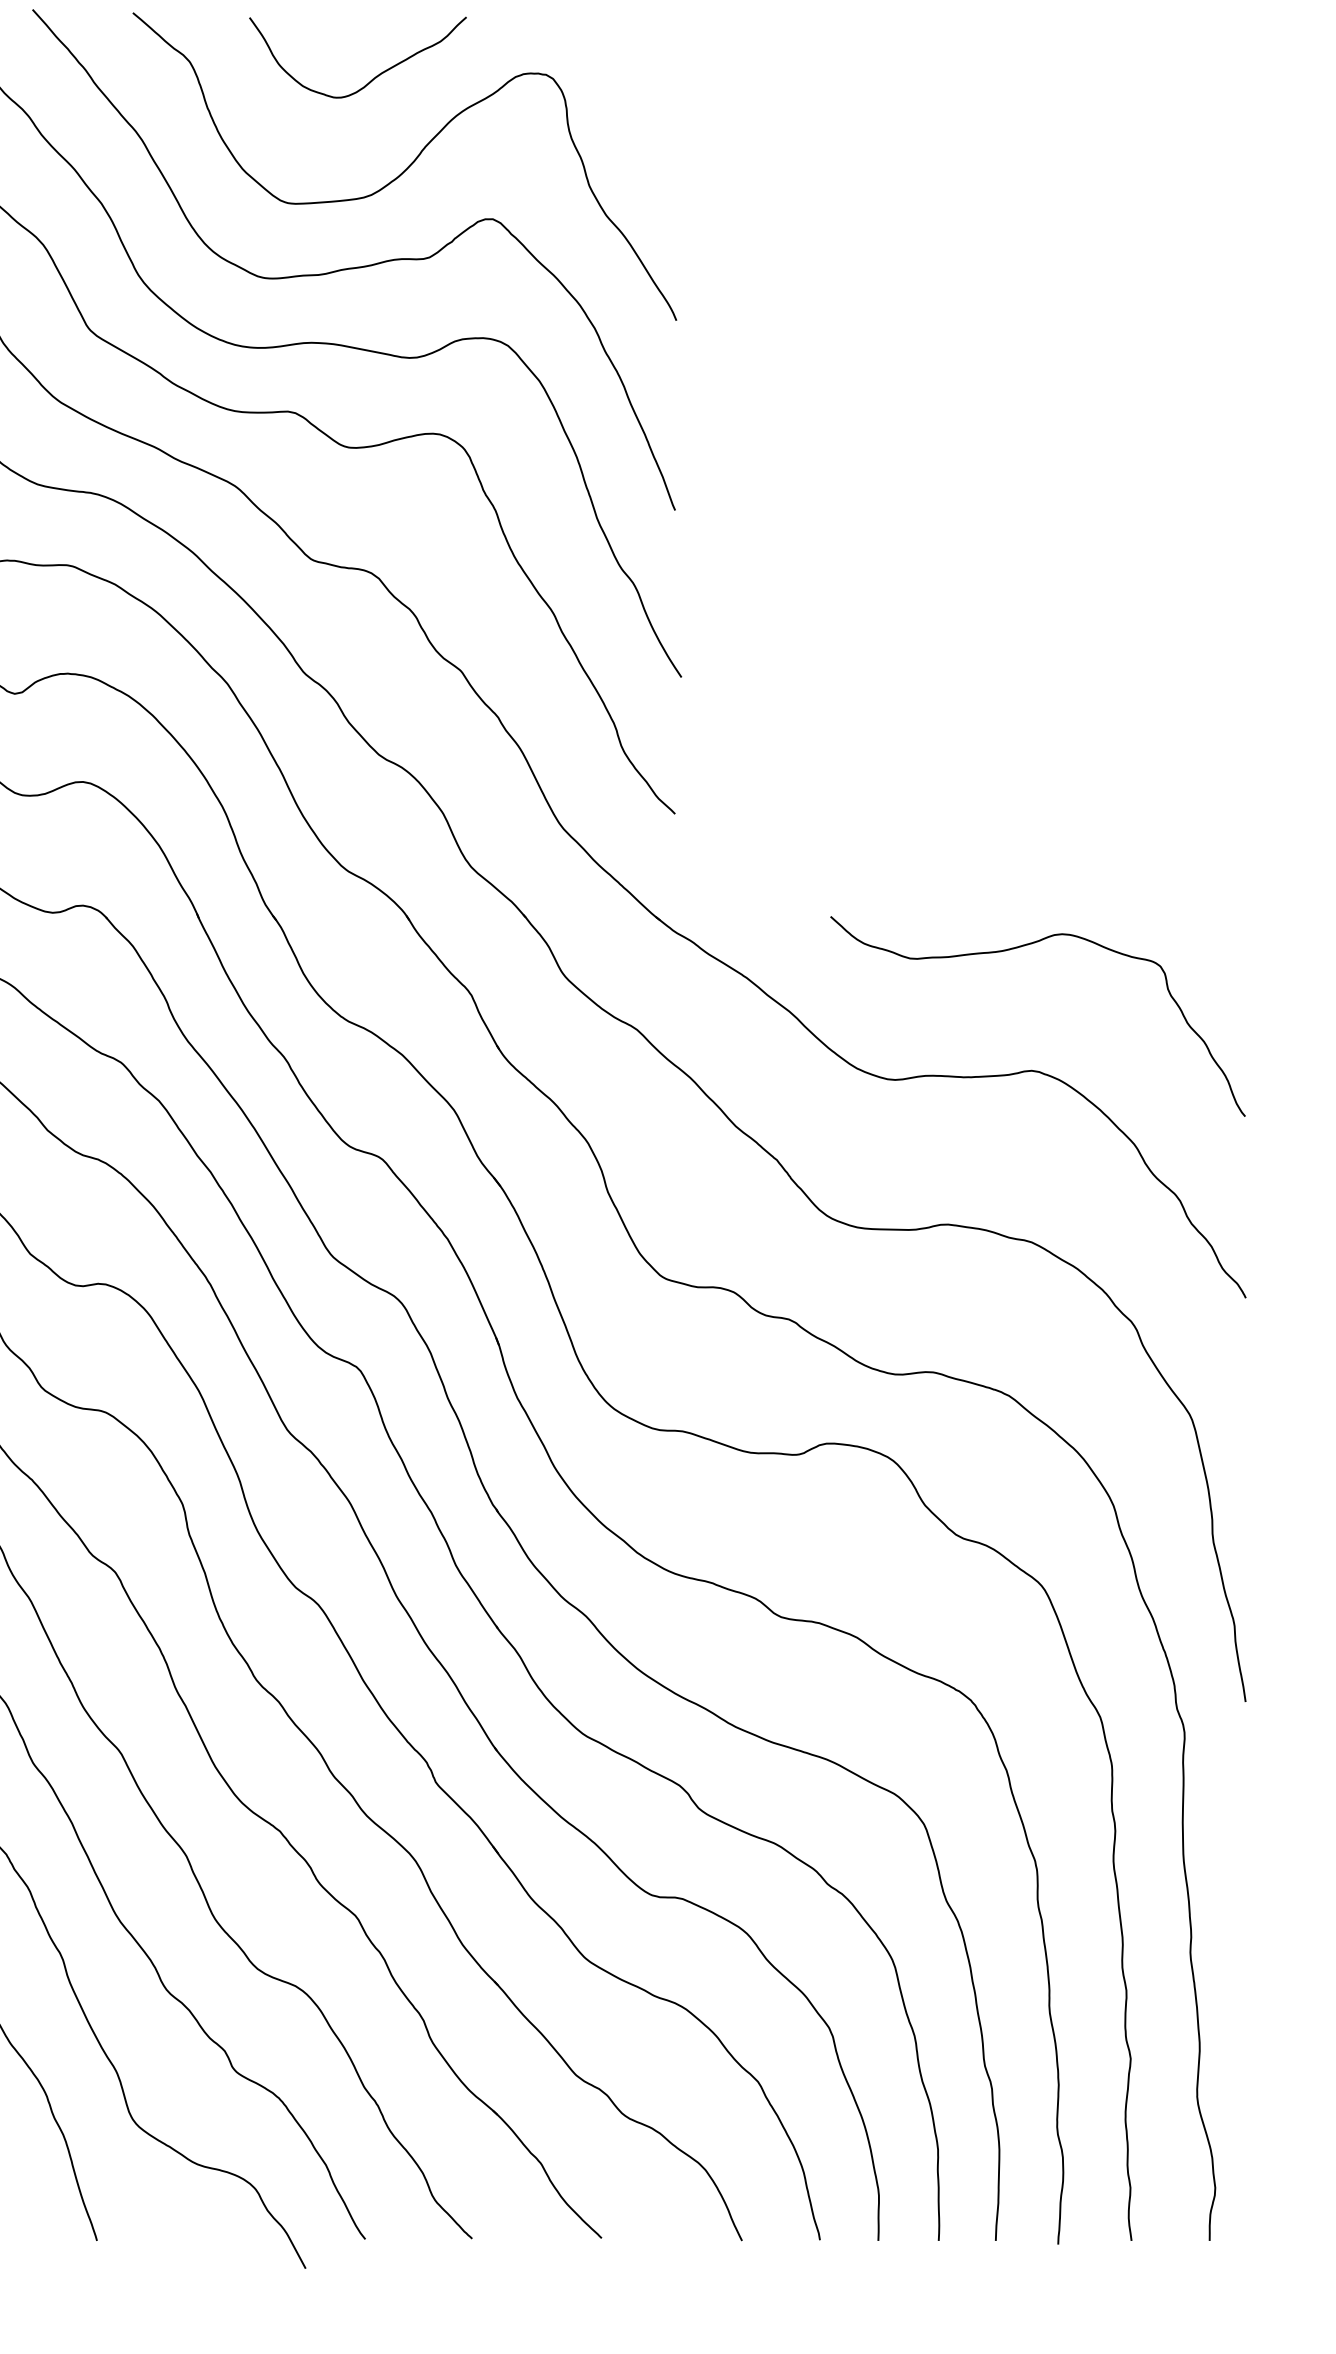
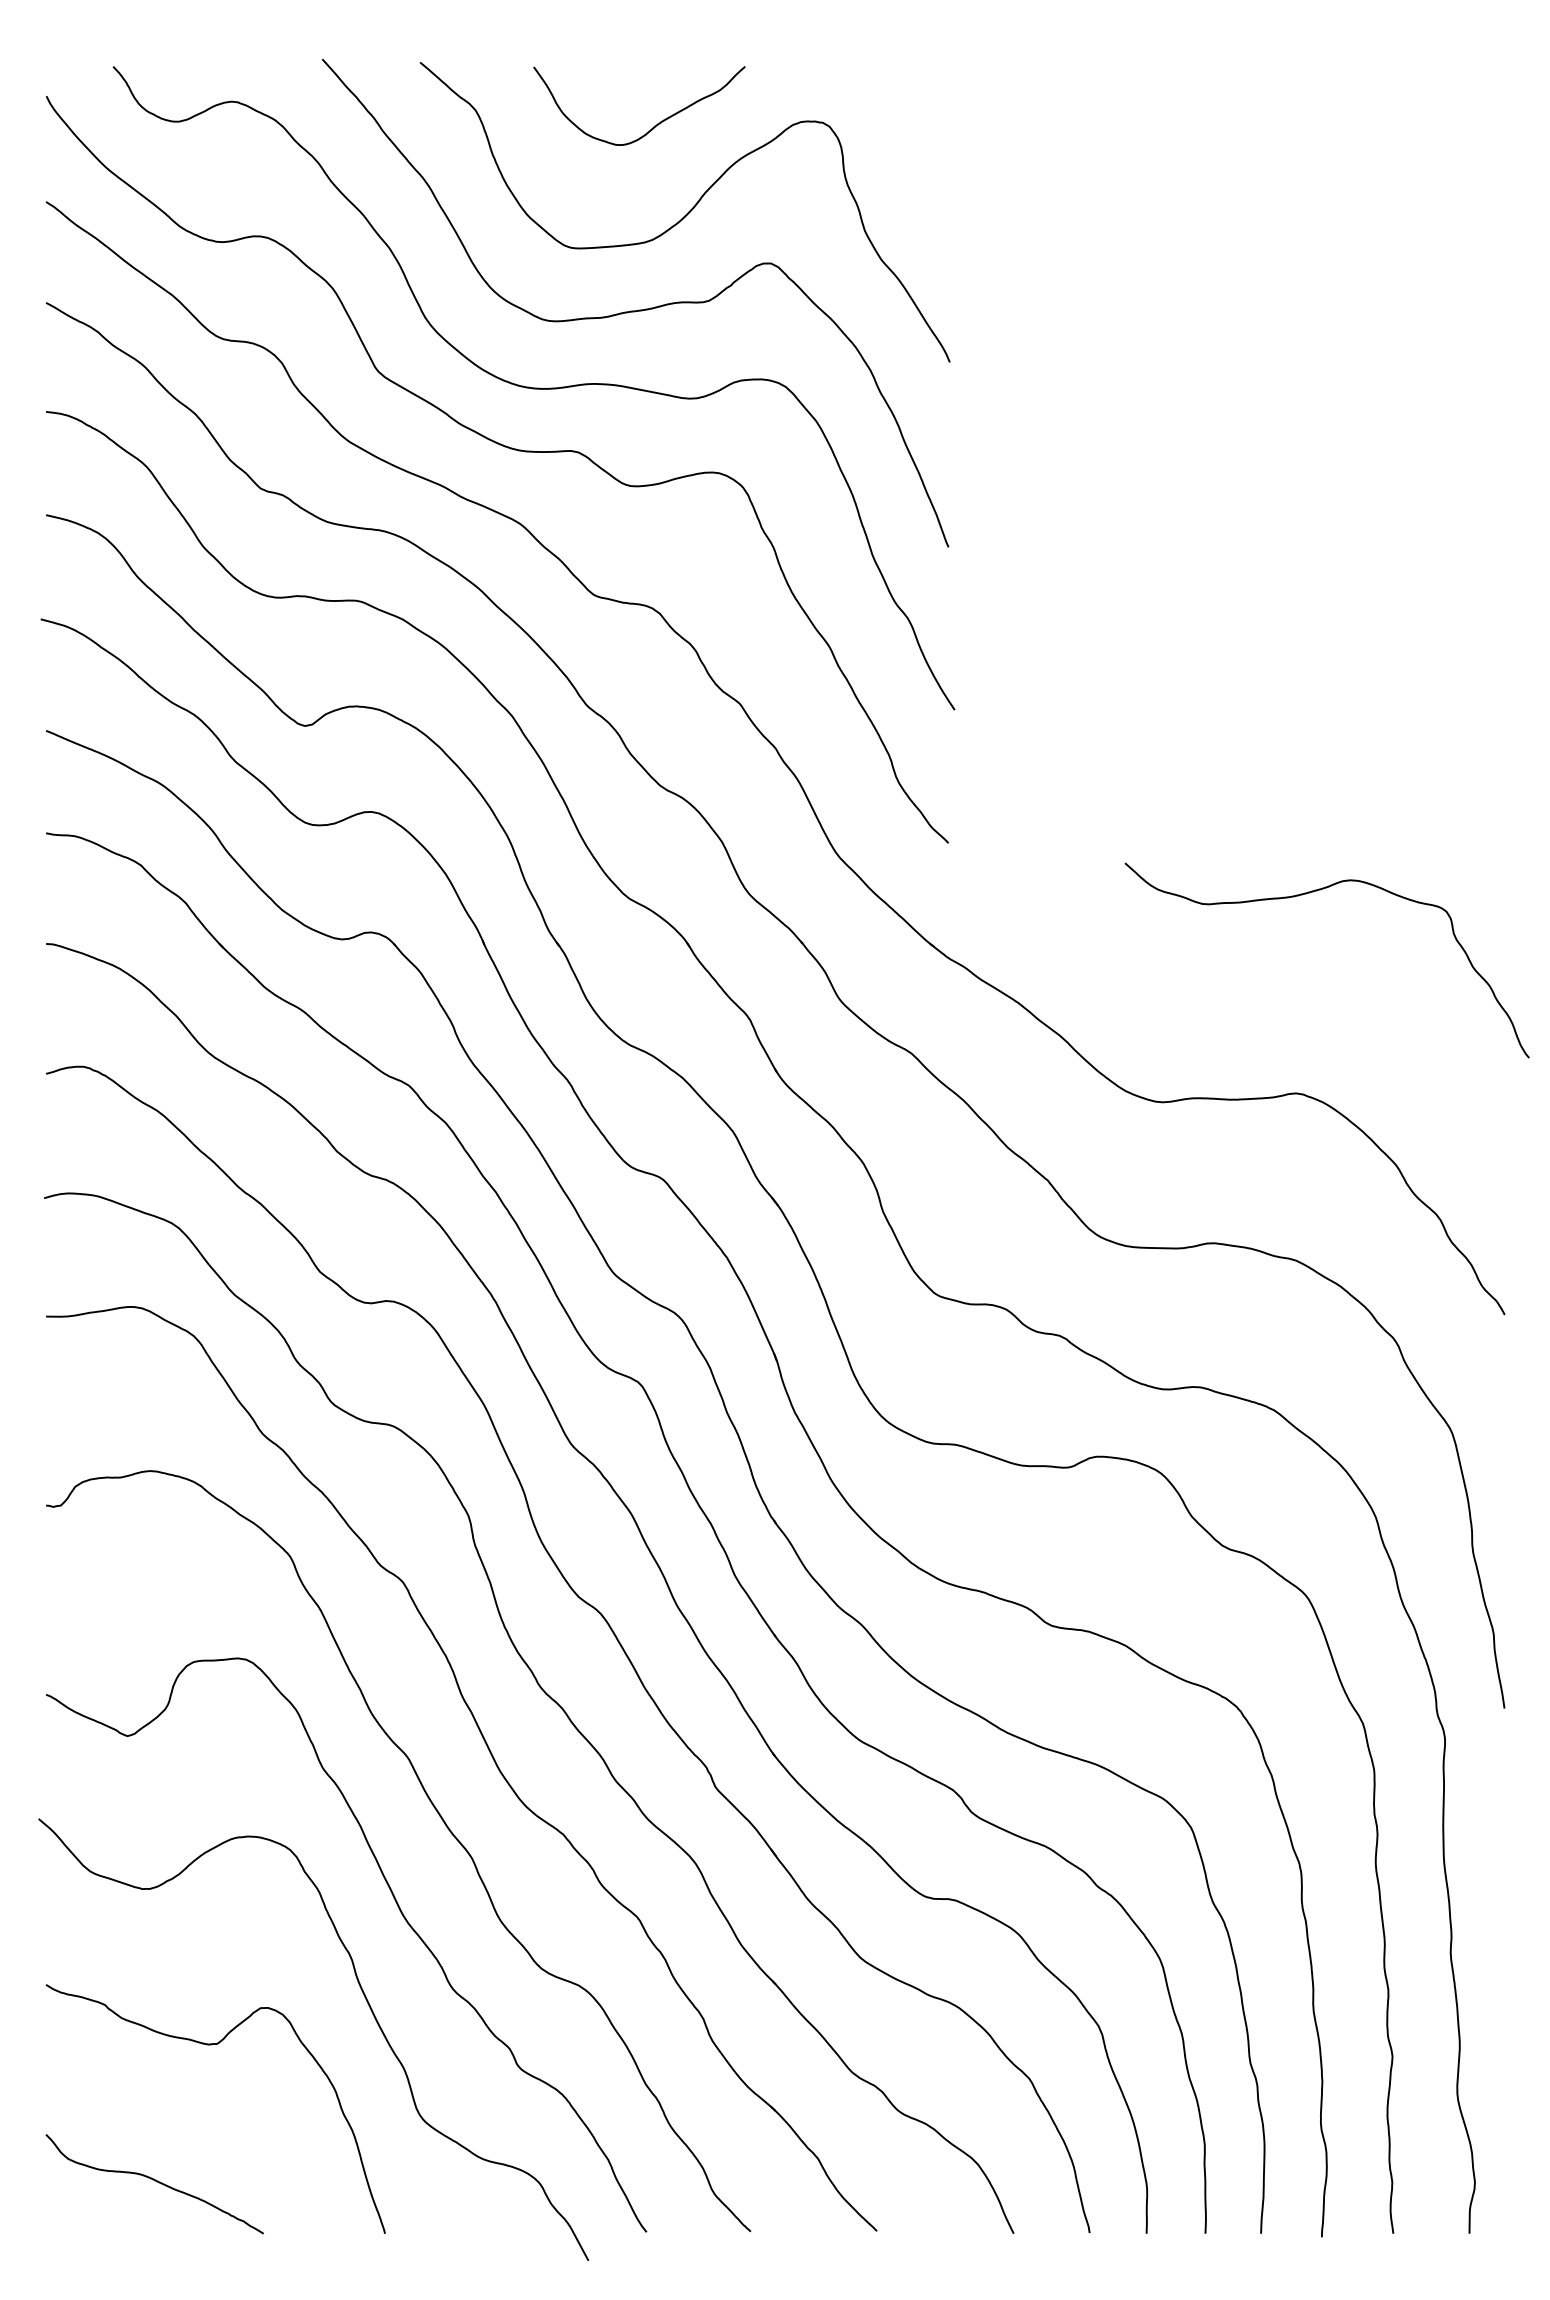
curve: (1016, 948) -> (1306, 894), moved

